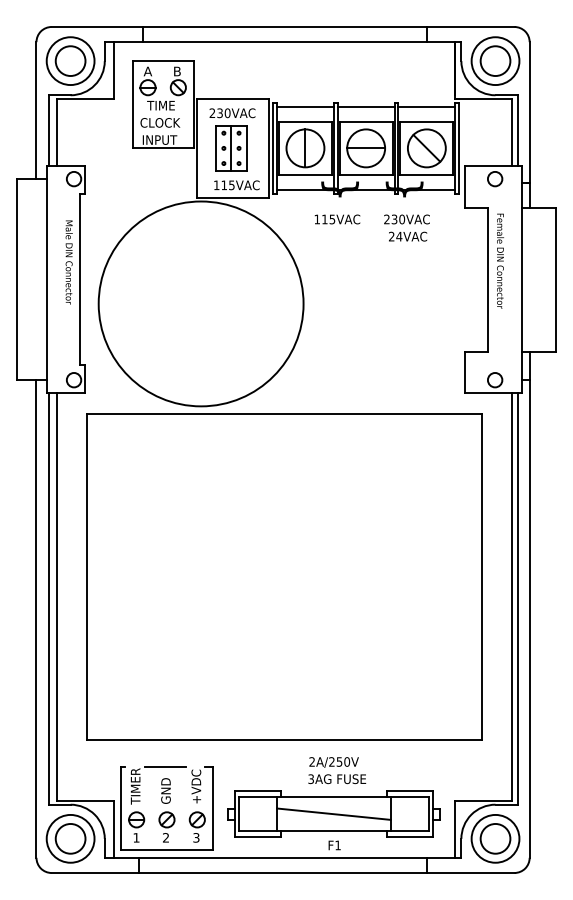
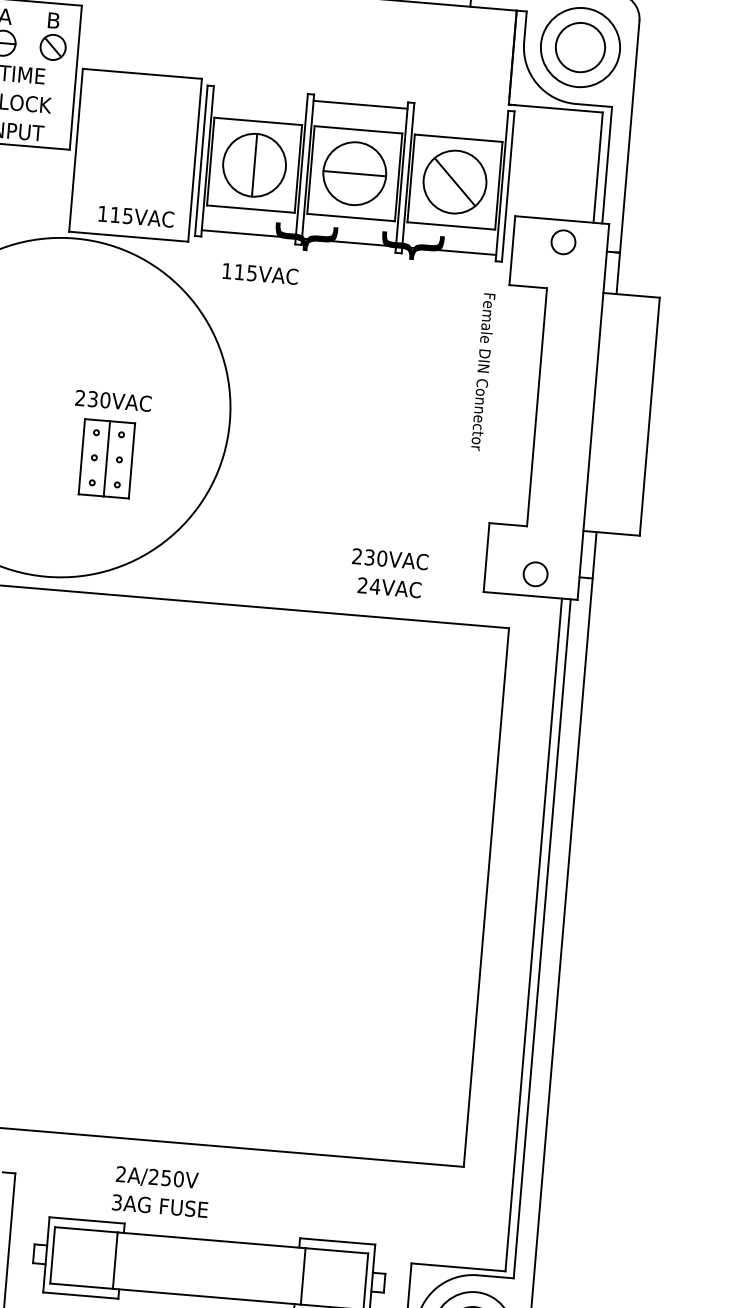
line: (305, 106) -> (260, 96), removed
line: (426, 106) -> (460, 112), removed
part: (232, 139) -> (109, 444), moved
text: (337, 219) -> (260, 274), moved
text: (406, 227) -> (388, 572), moved
text: (500, 260) -> (483, 370), moved
text: (337, 770) -> (161, 1191), moved
line: (333, 813) -> (208, 1267), removed

